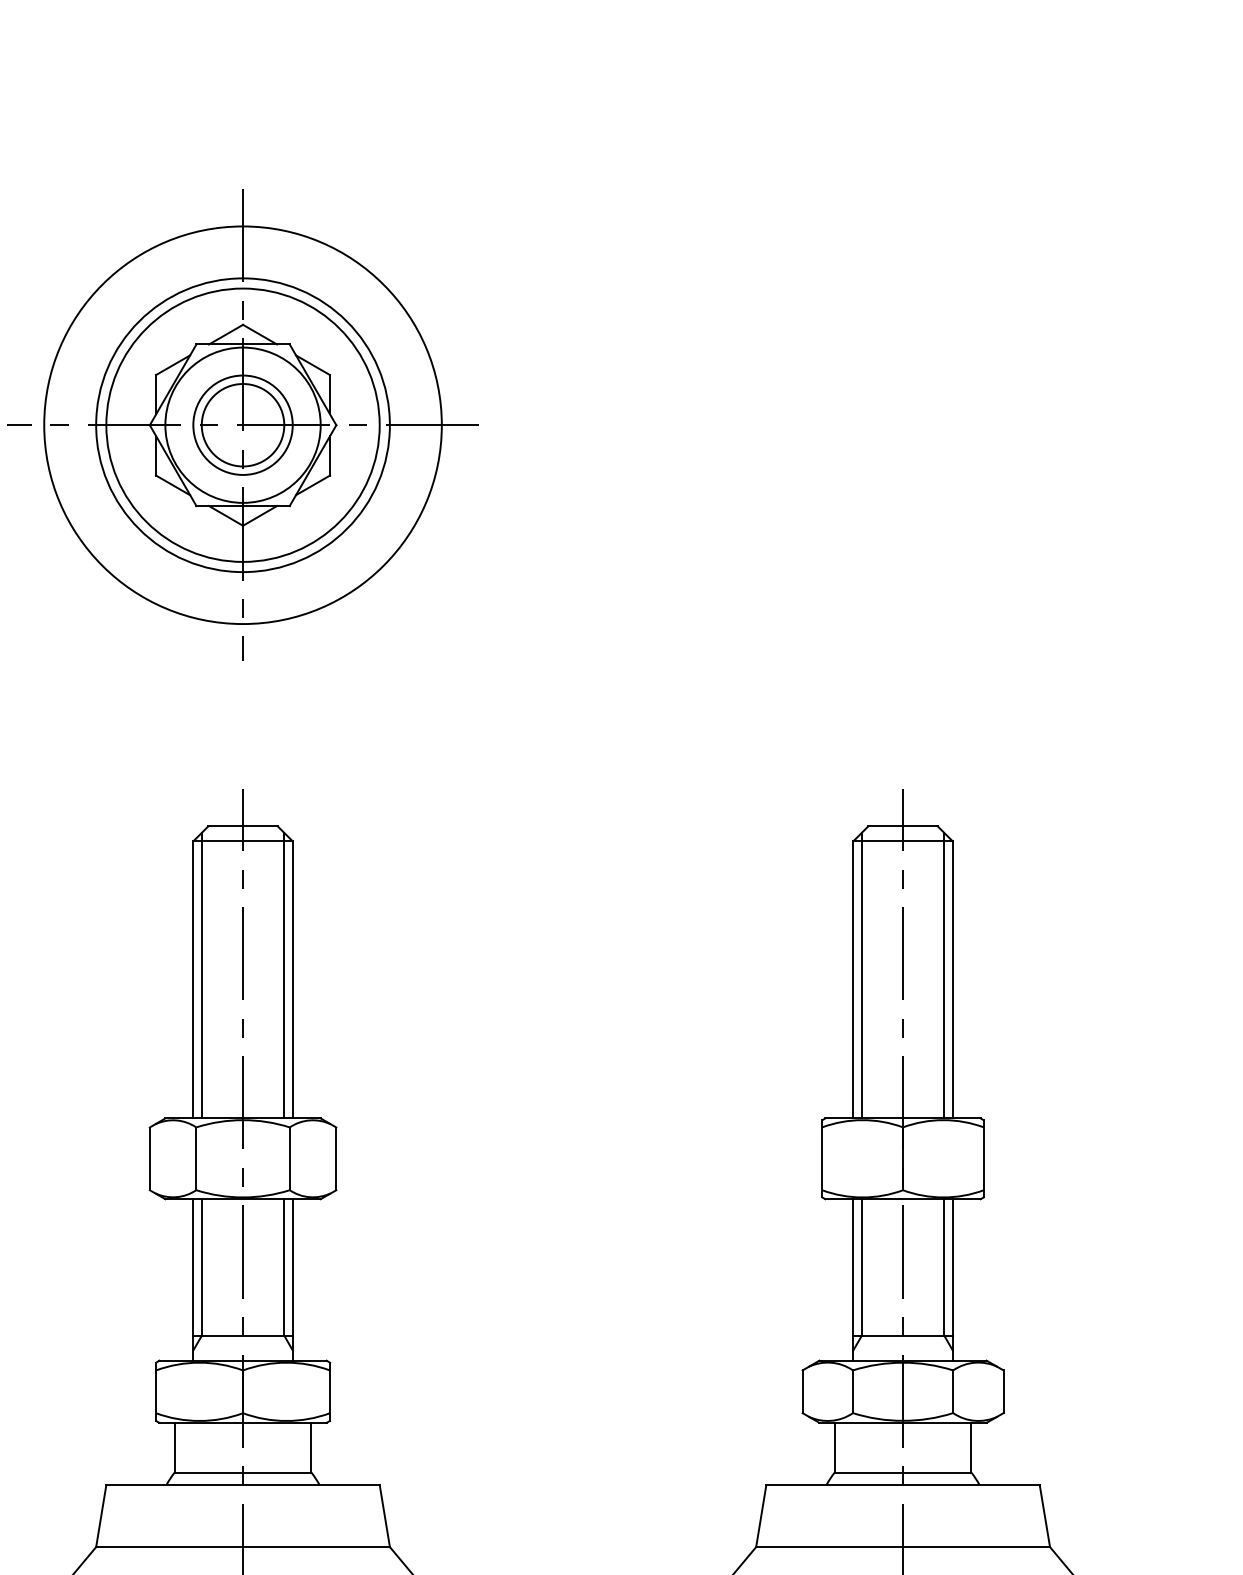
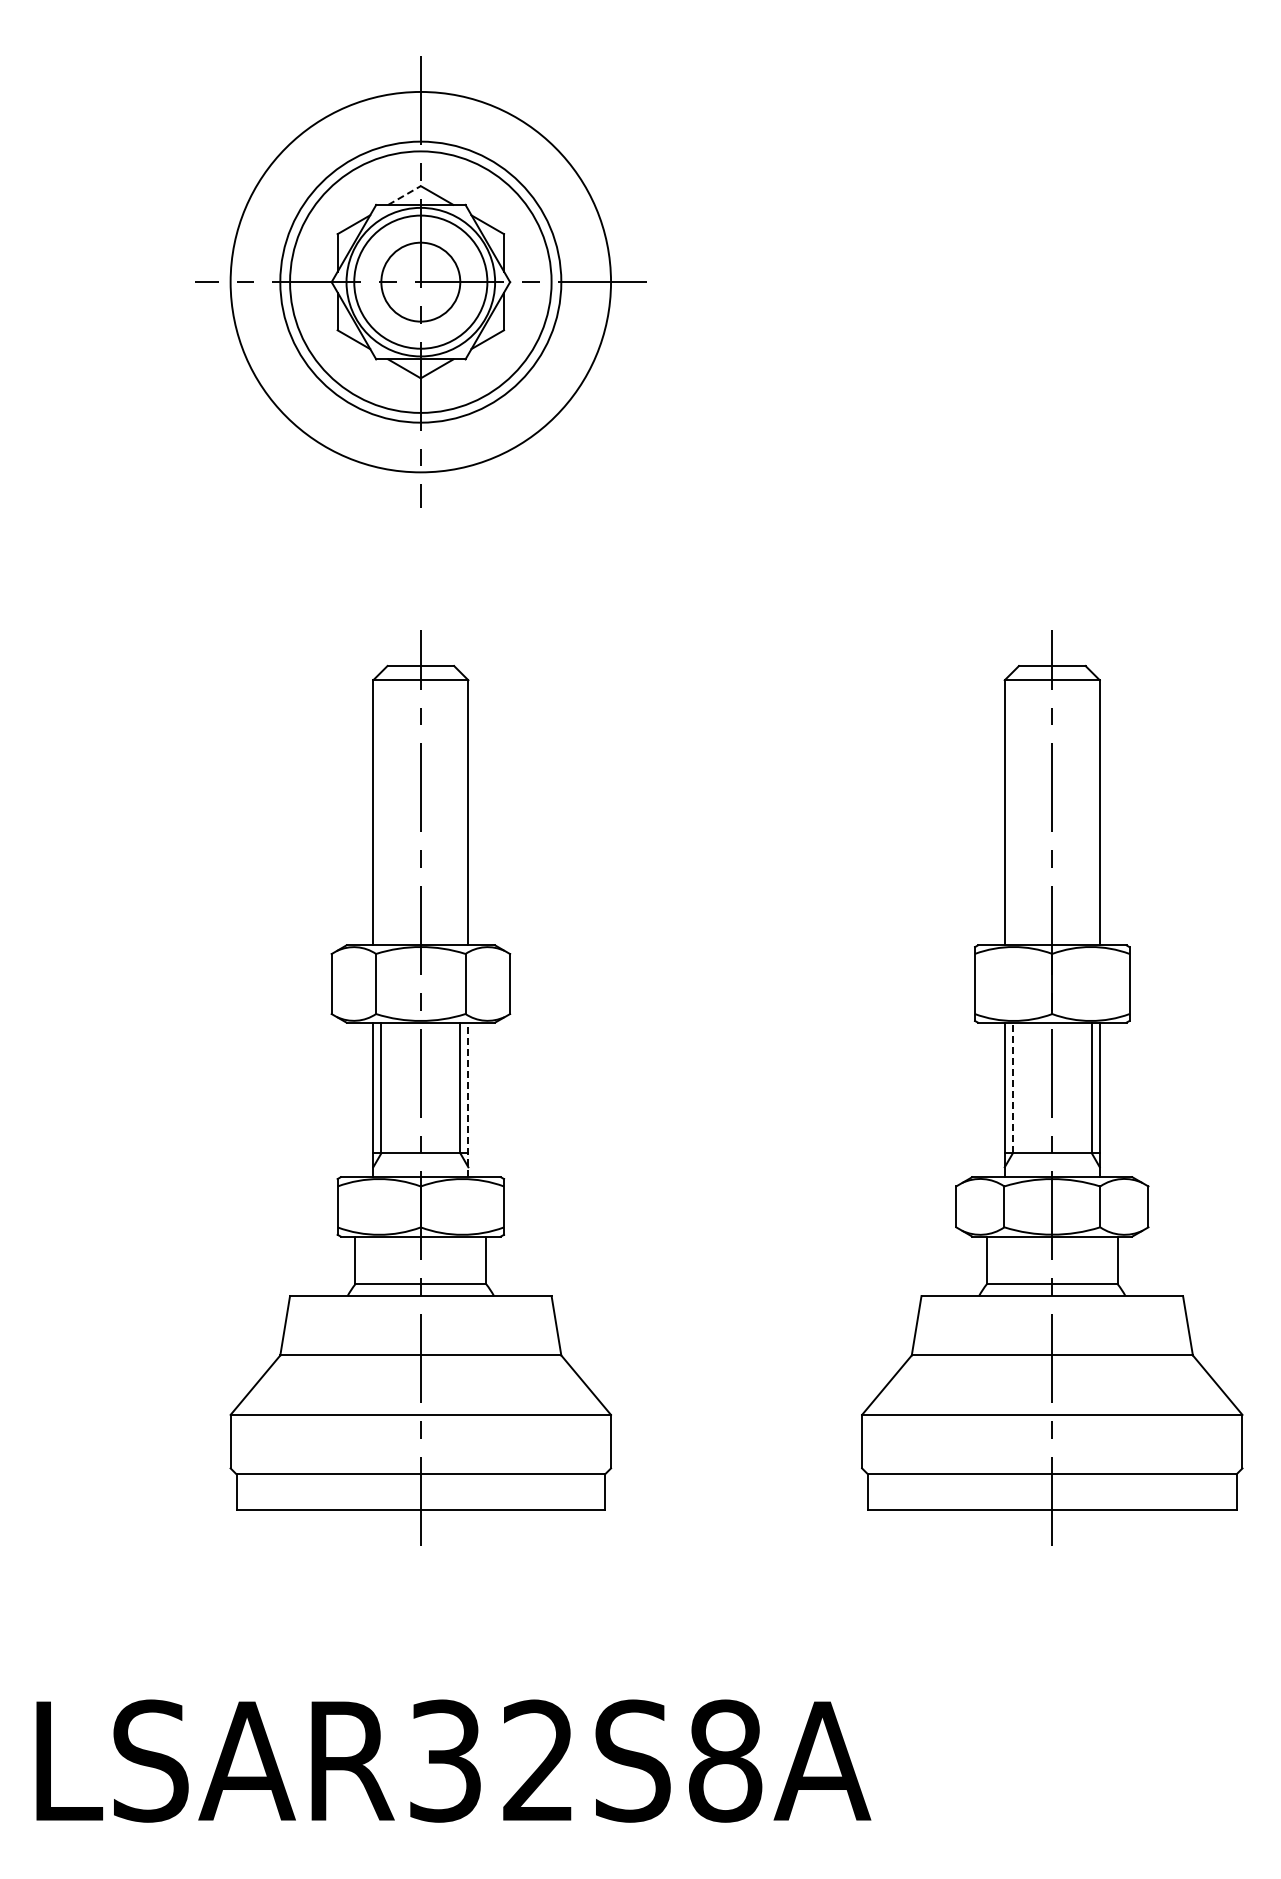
line: (225, 334) -> (404, 195), solid -> dashed
circle: (242, 424) -> (420, 281), size x1.4
line: (201, 975) -> (381, 808), removed
line: (284, 975) -> (460, 808), removed
line: (861, 975) -> (1012, 808), removed
line: (944, 975) -> (1091, 808), removed
line: (861, 1266) -> (1012, 1087), solid -> dashed
line: (292, 1279) -> (468, 1099), solid -> dashed

